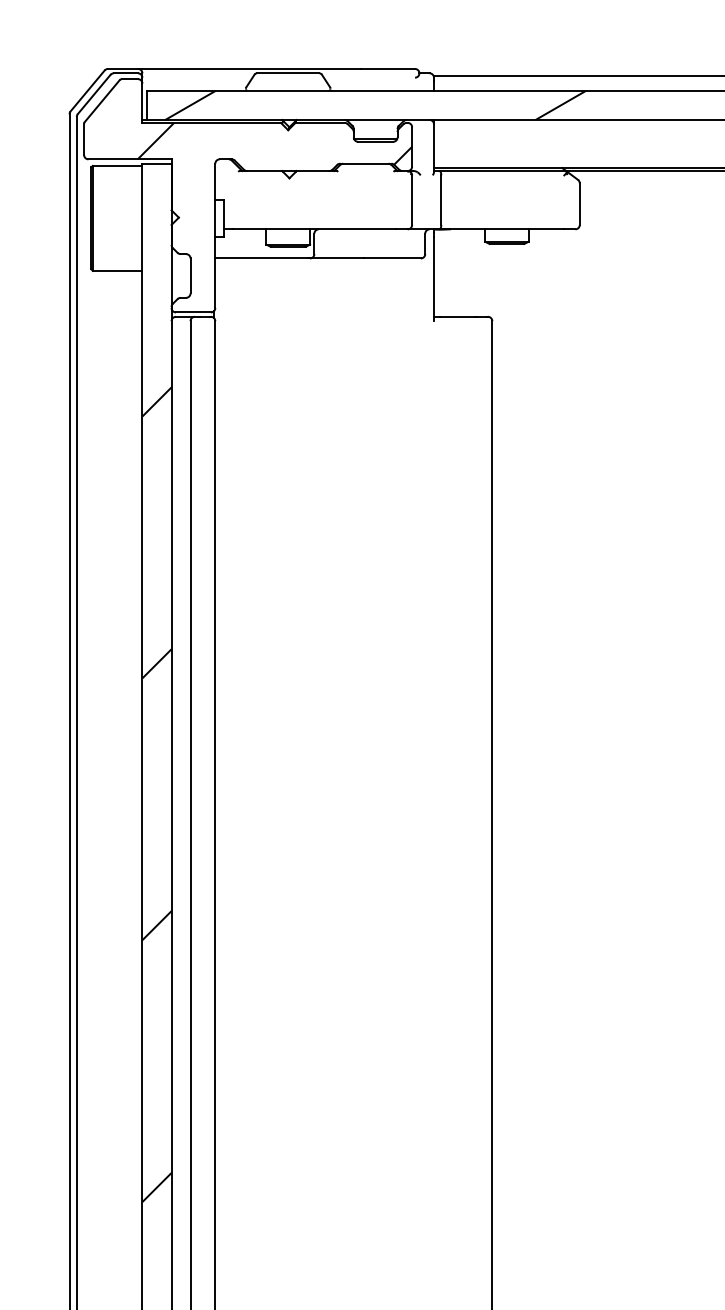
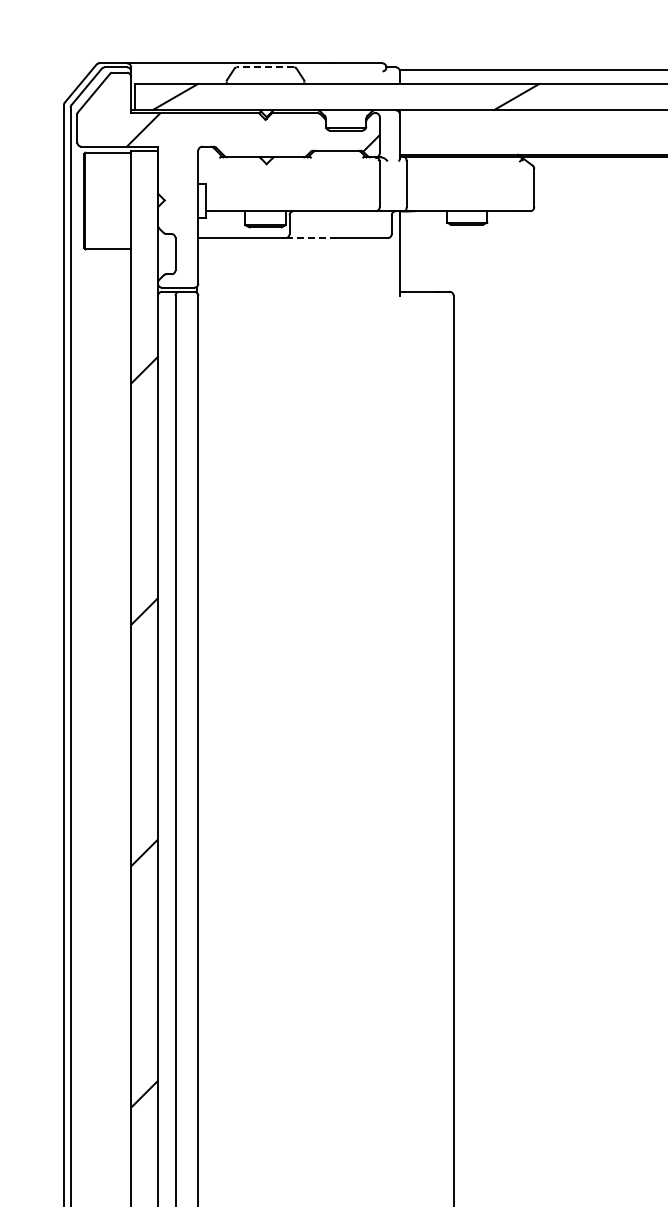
line: (288, 73) -> (265, 67), solid -> dashed
line: (337, 258) -> (310, 238), solid -> dashed

